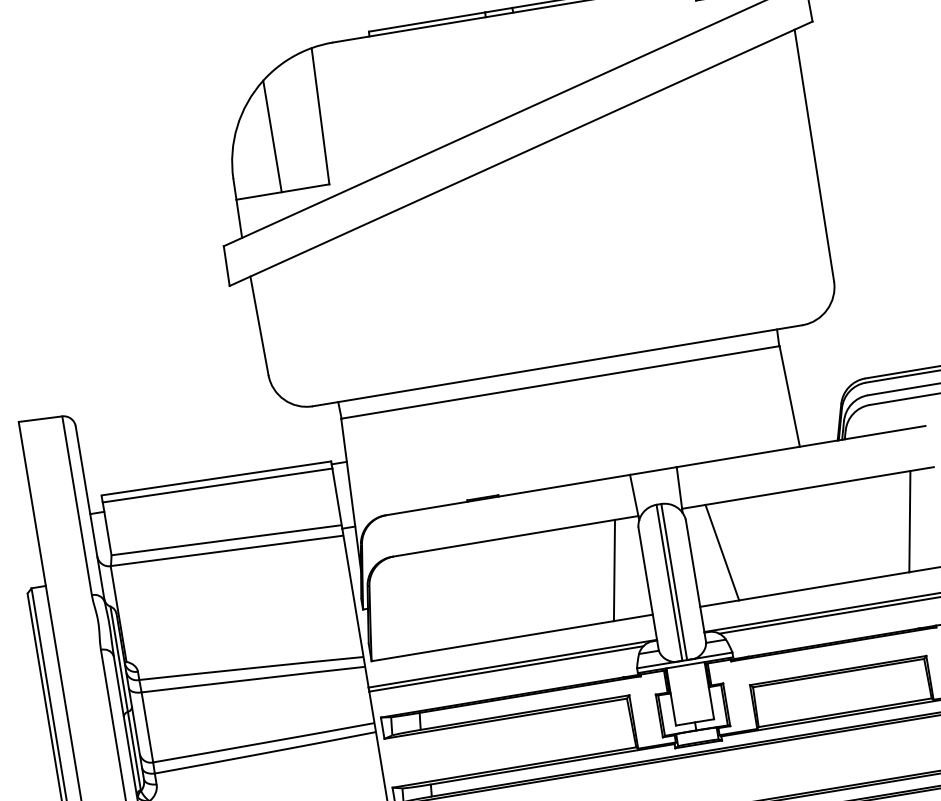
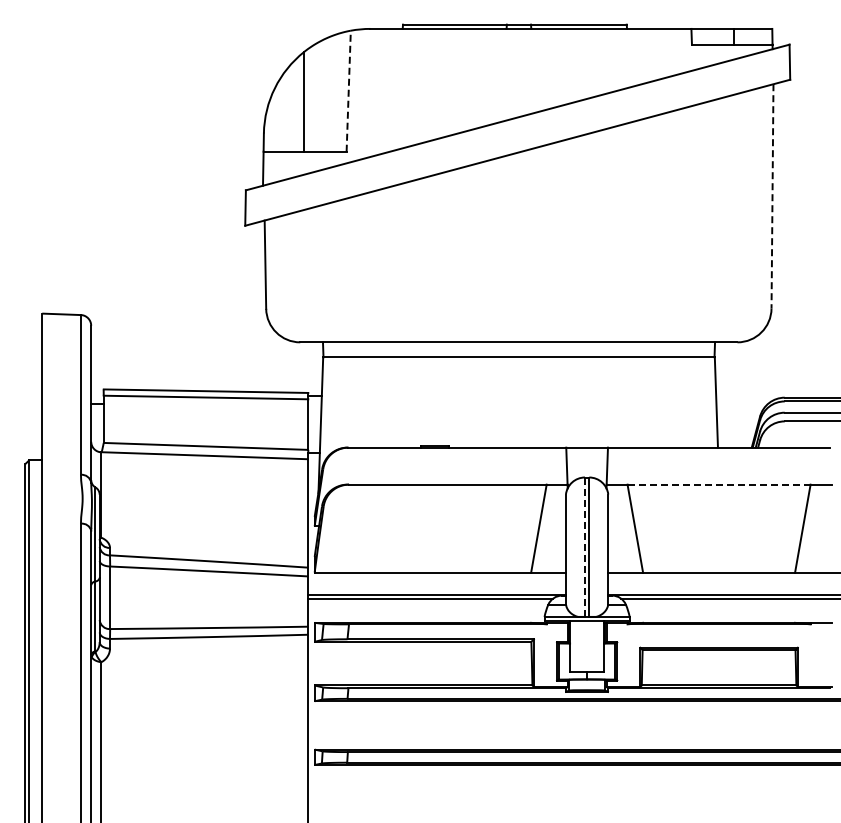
line: (320, 116) -> (348, 91), solid -> dashed
line: (814, 155) -> (772, 196), solid -> dashed
line: (808, 487) -> (719, 484), solid -> dashed
line: (668, 583) -> (584, 547), solid -> dashed

